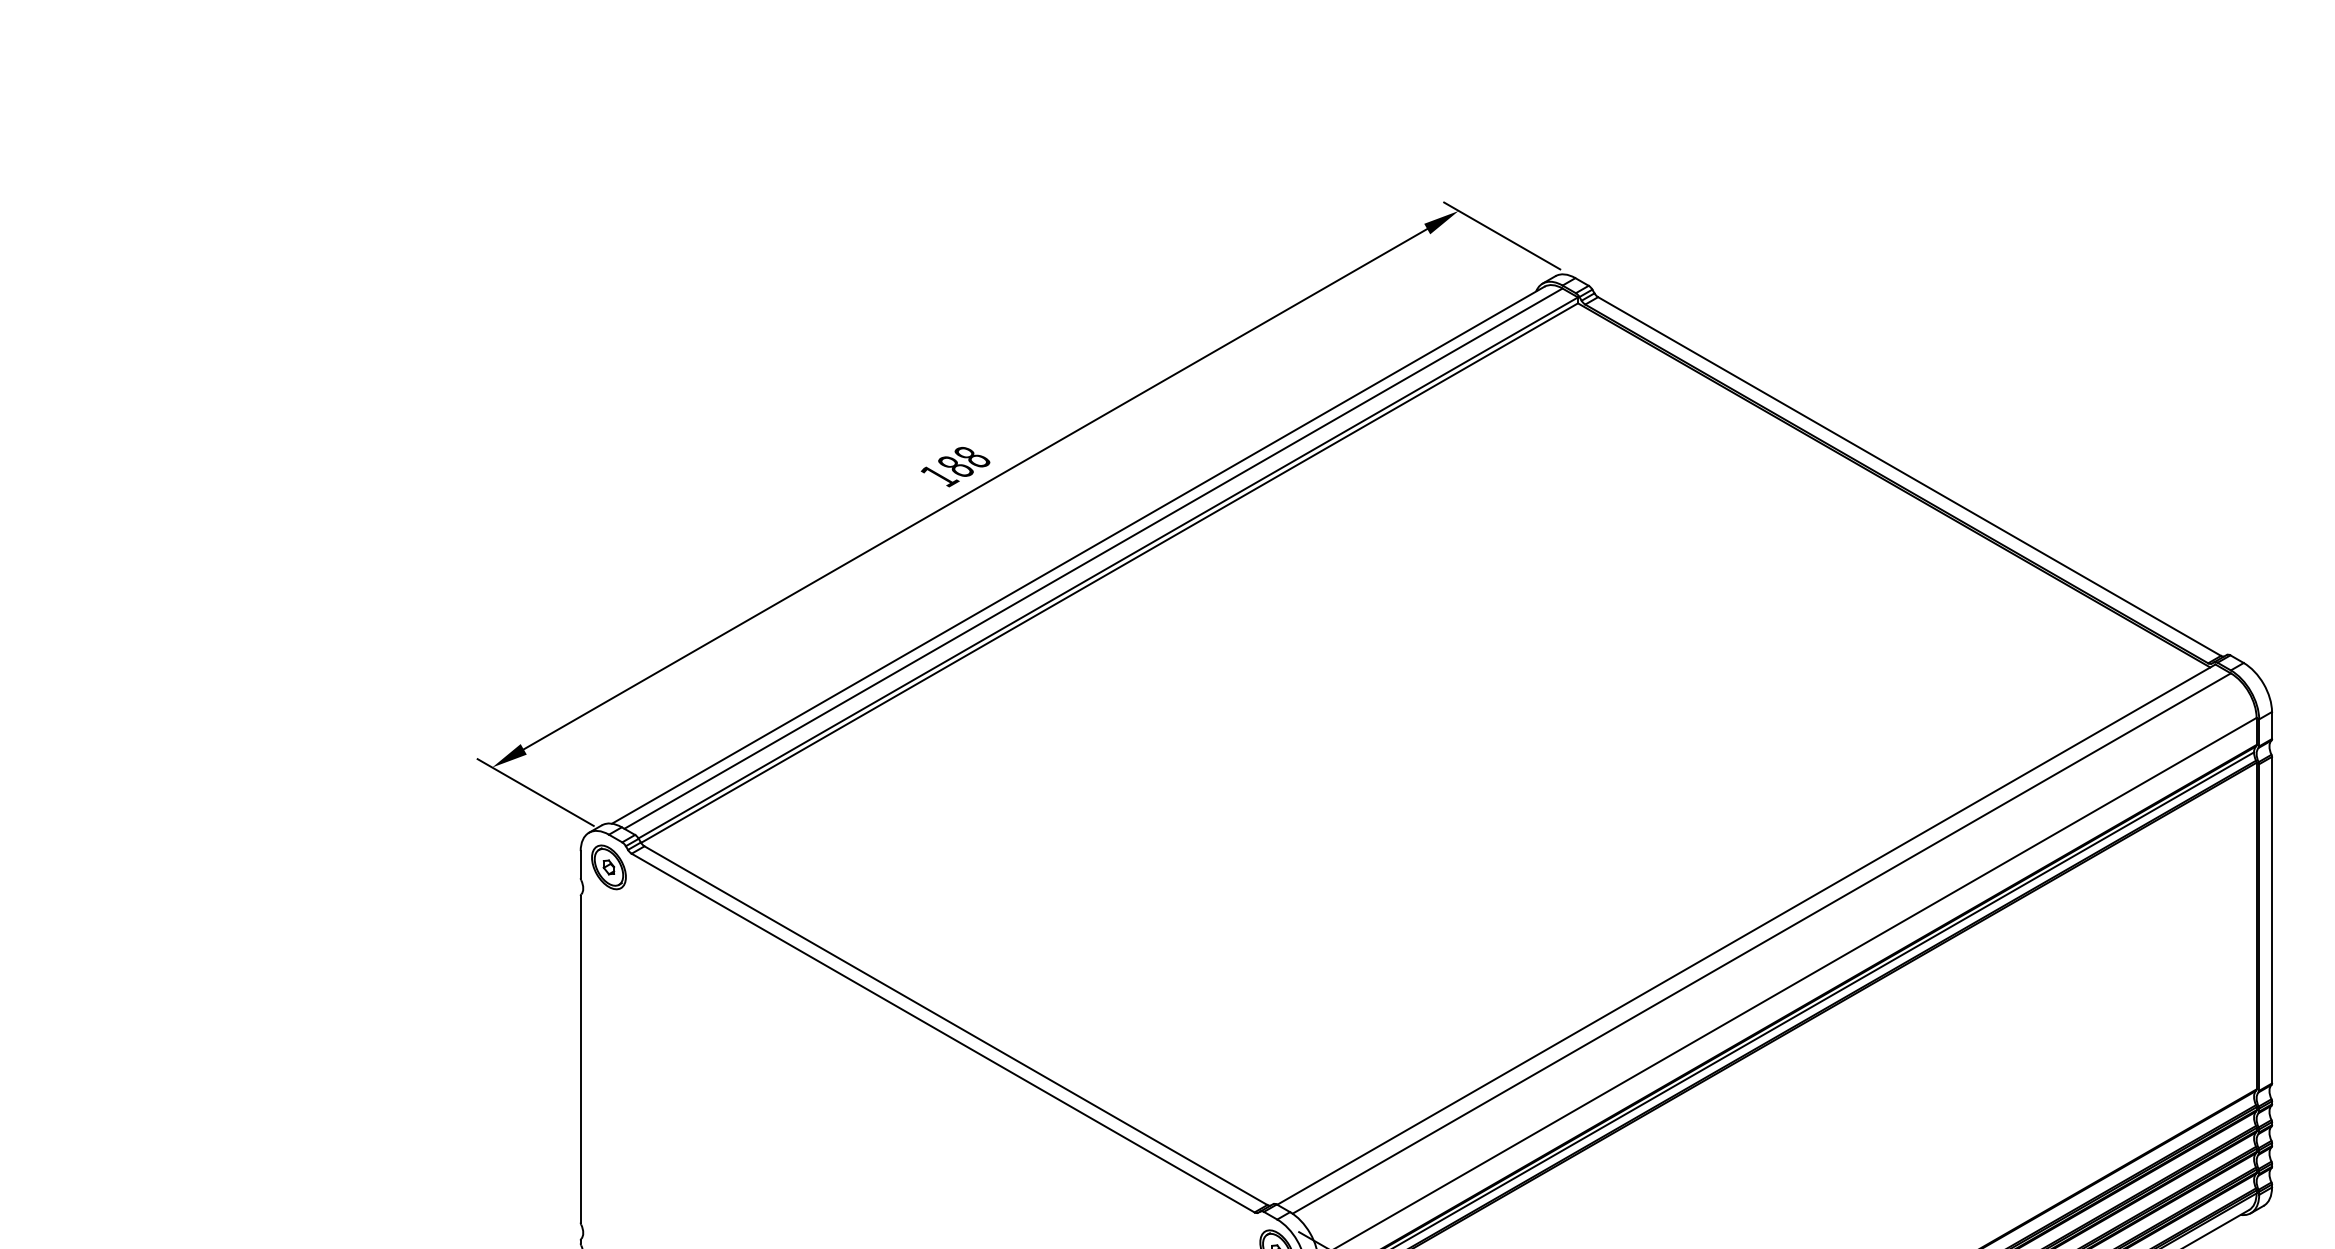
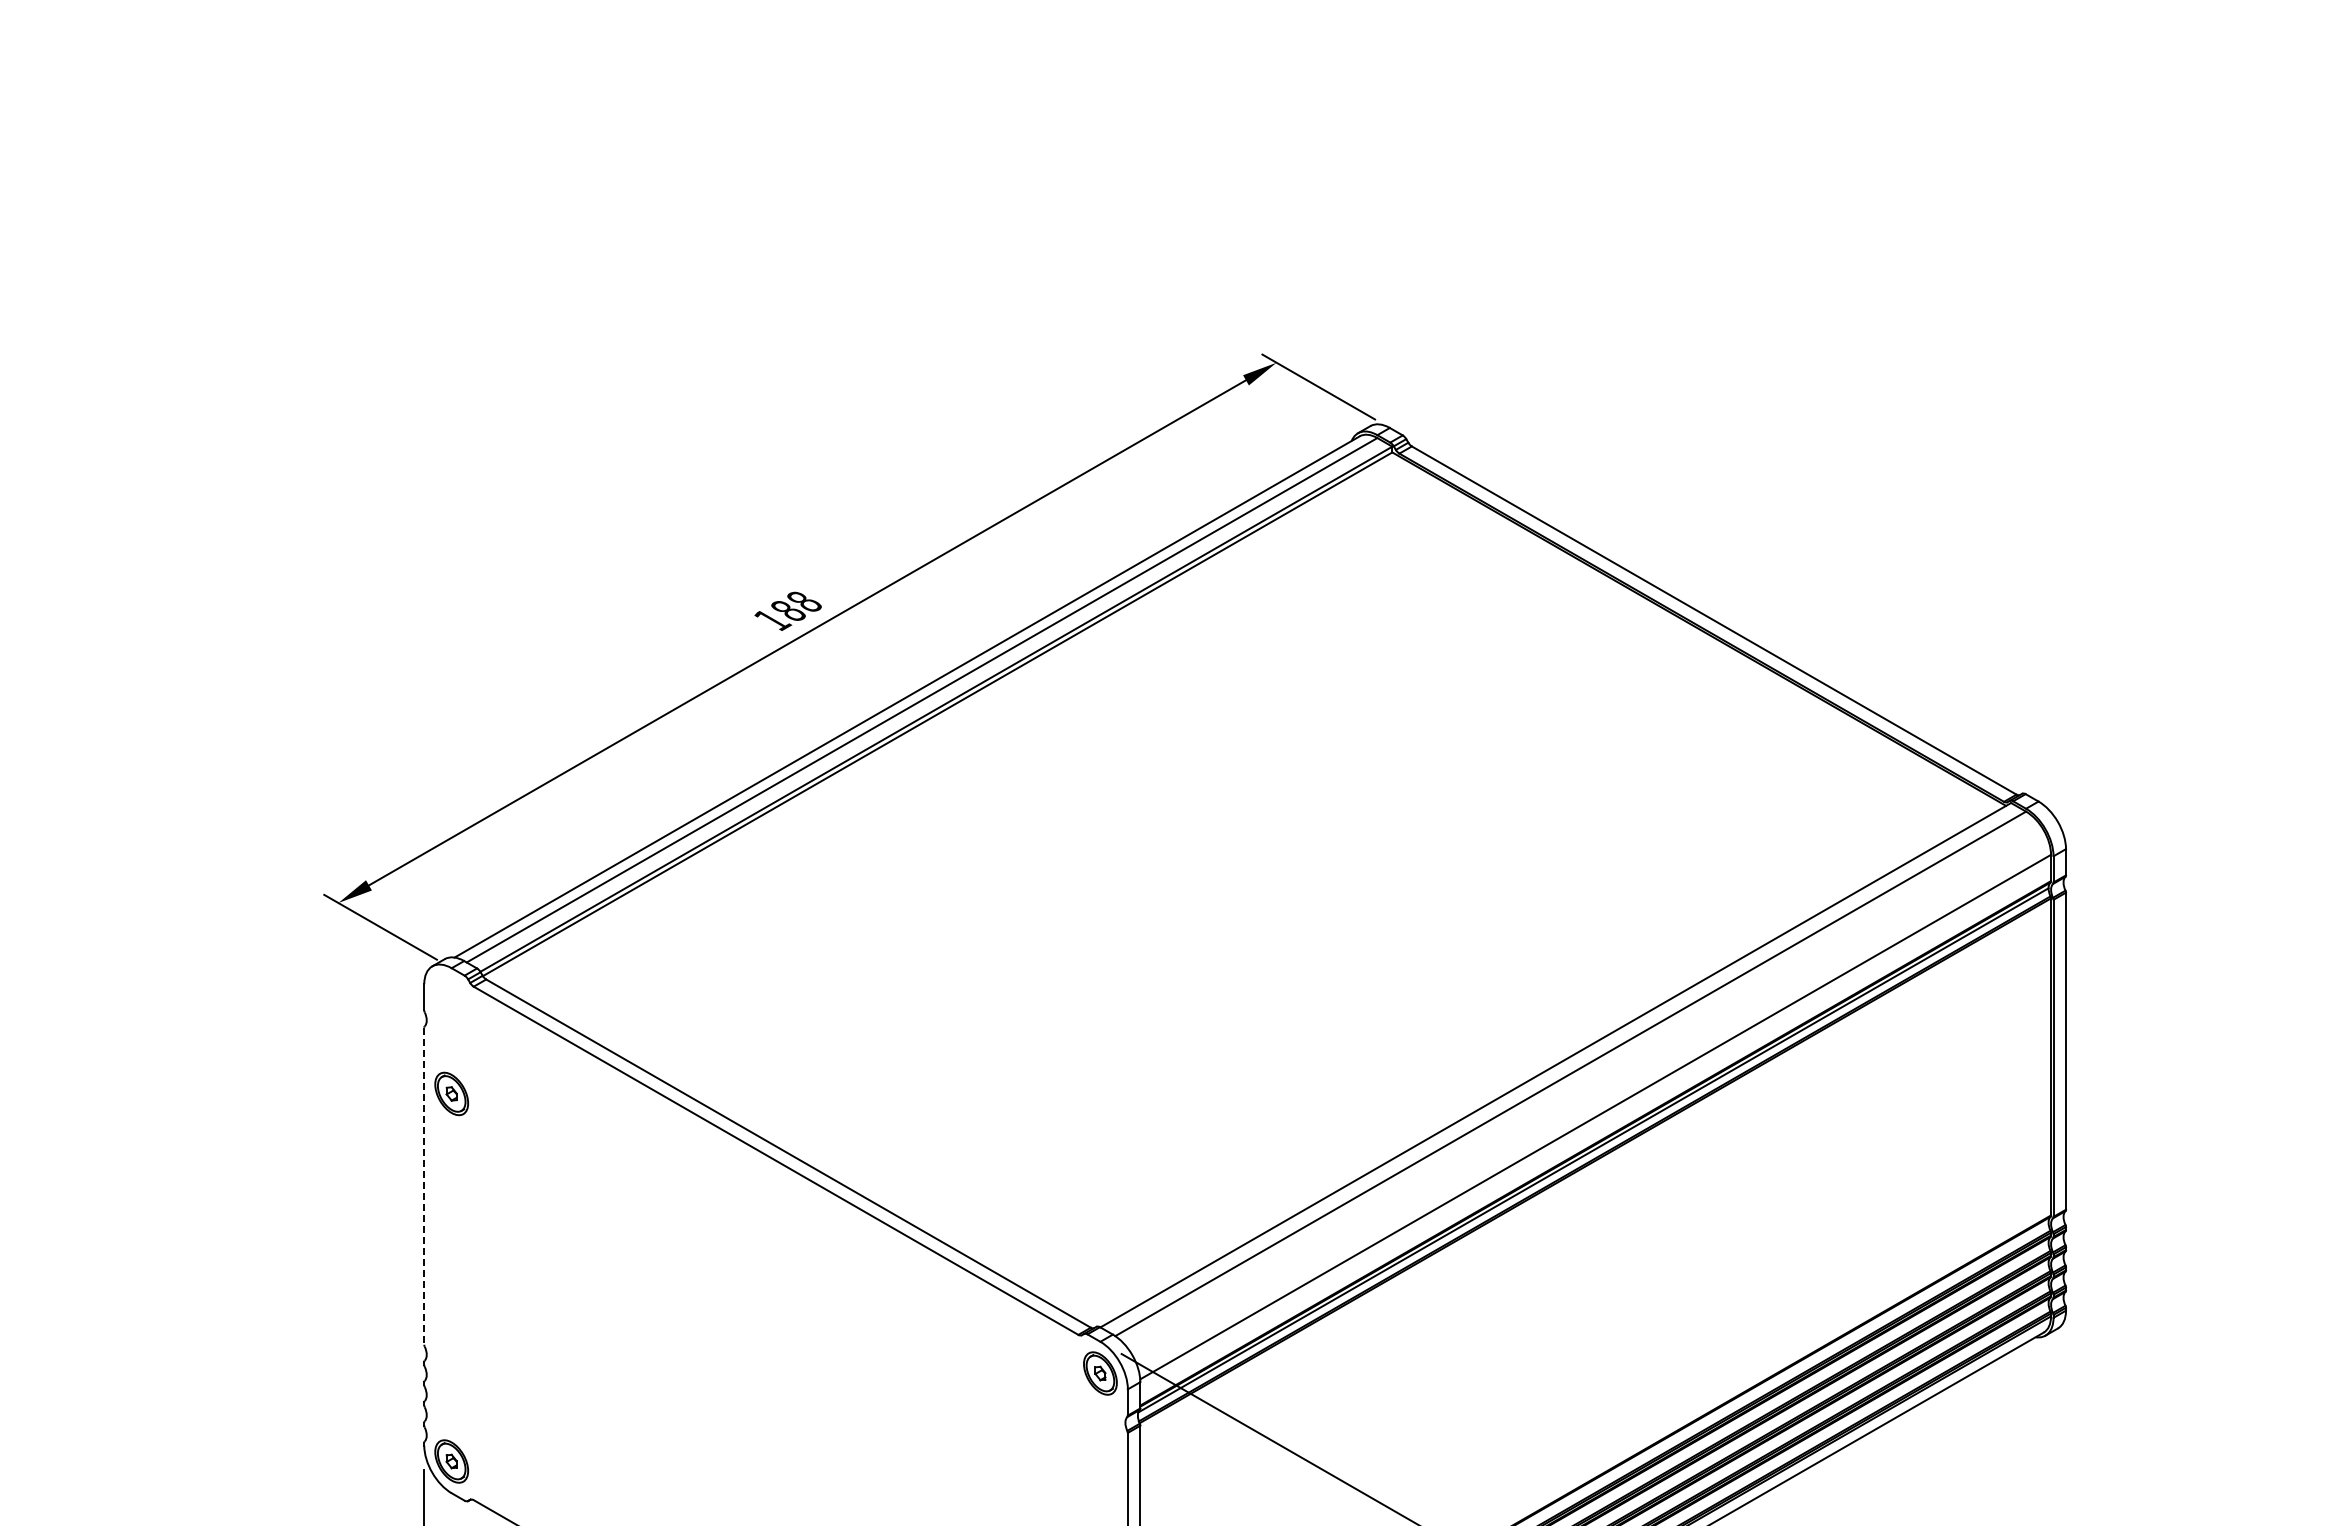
part: (608, 866) -> (451, 1093), moved
line: (580, 1059) -> (424, 1186), solid -> dashed

